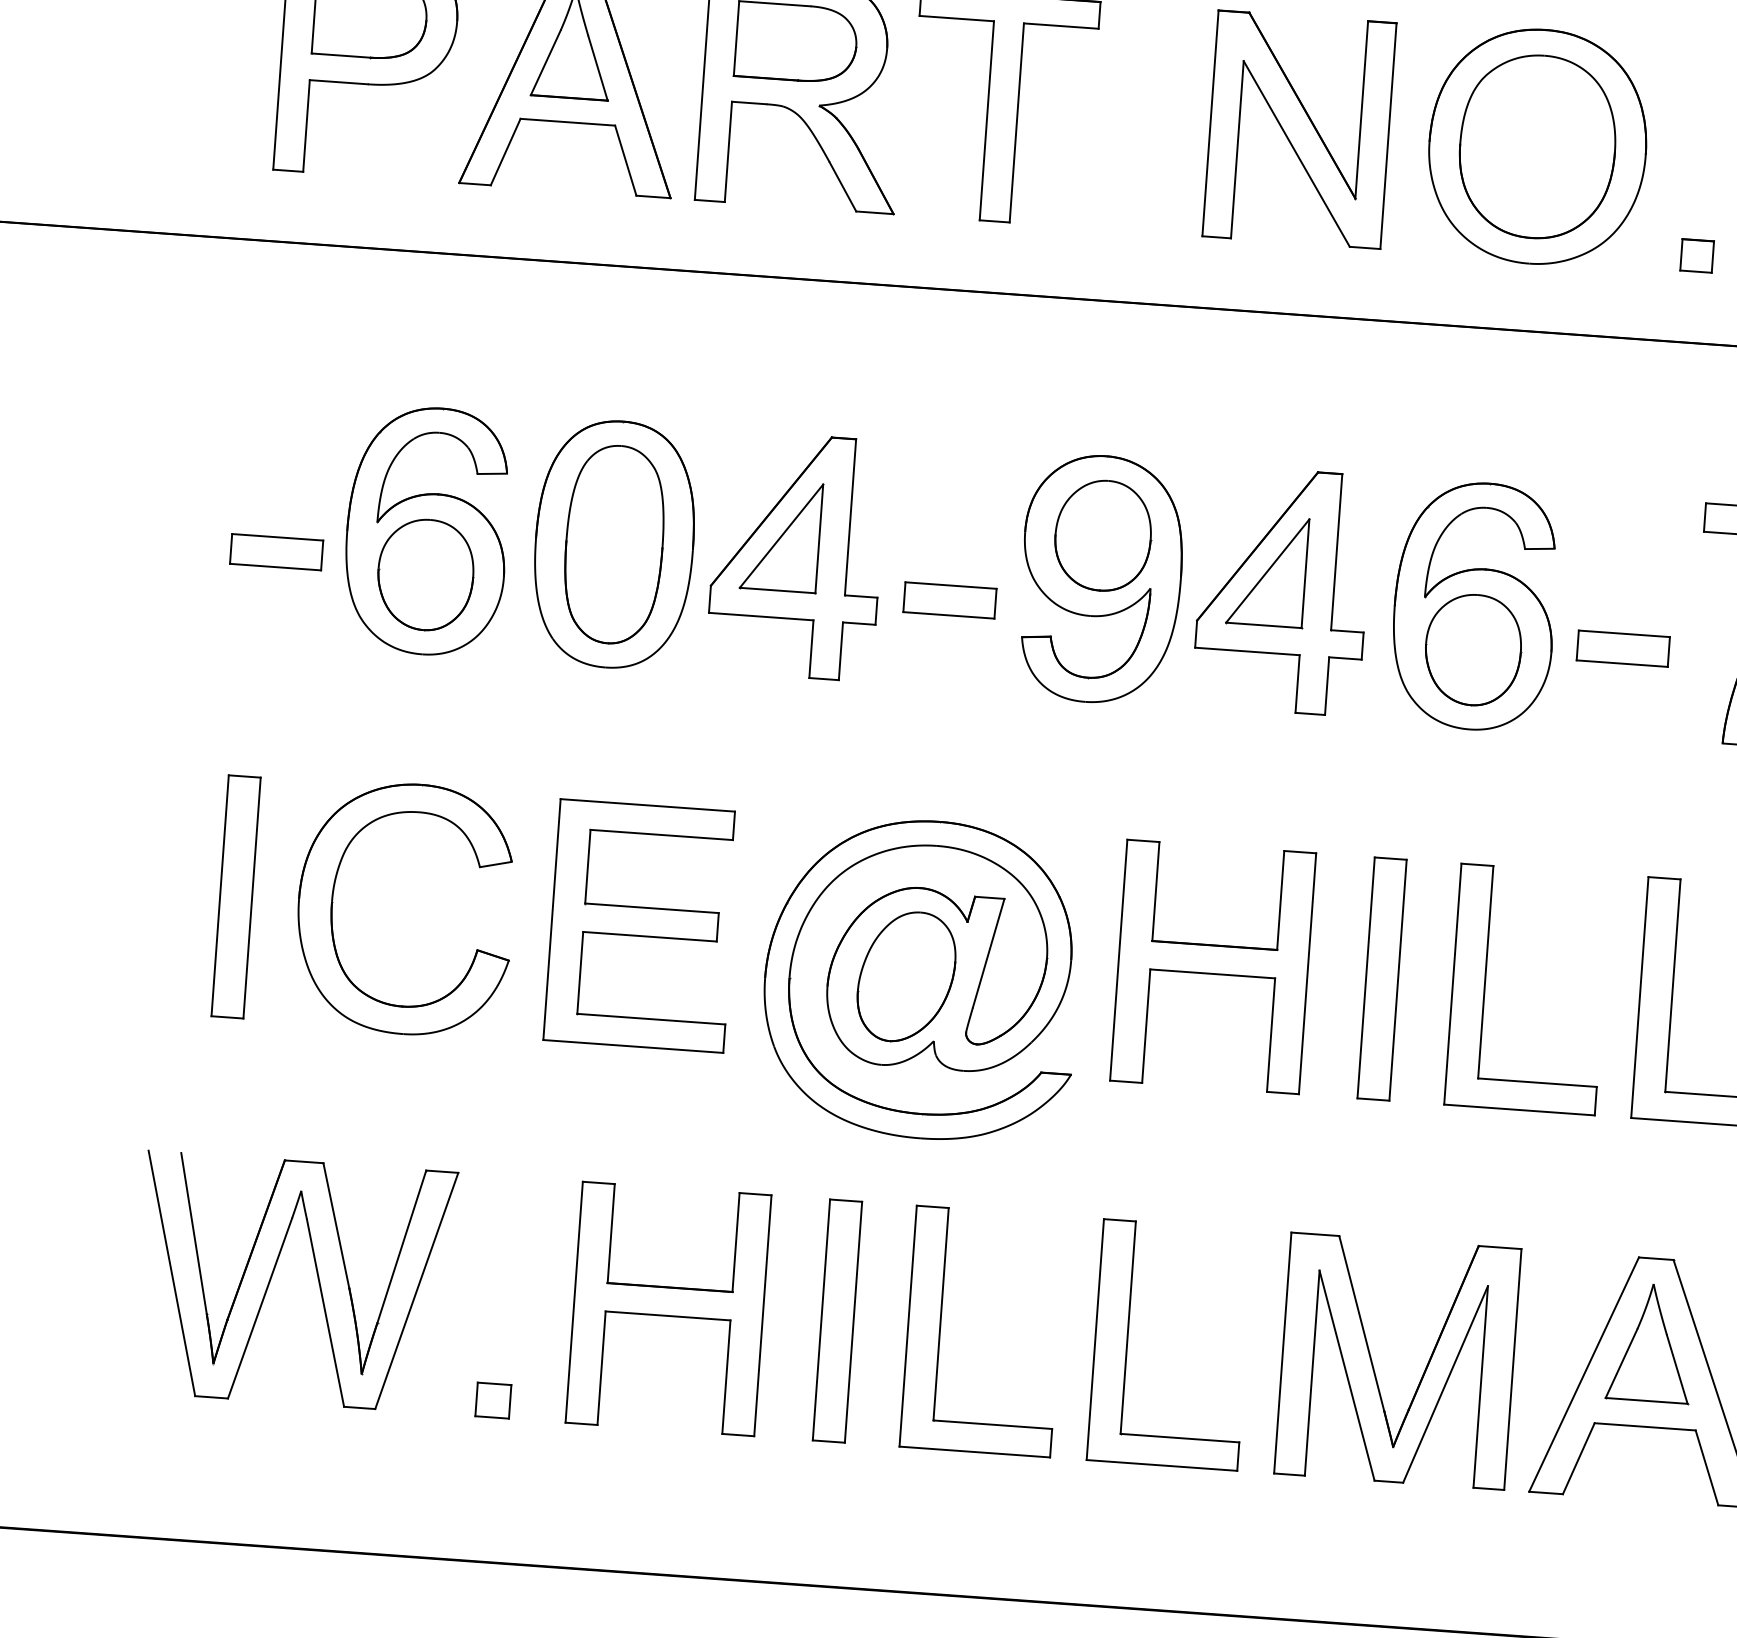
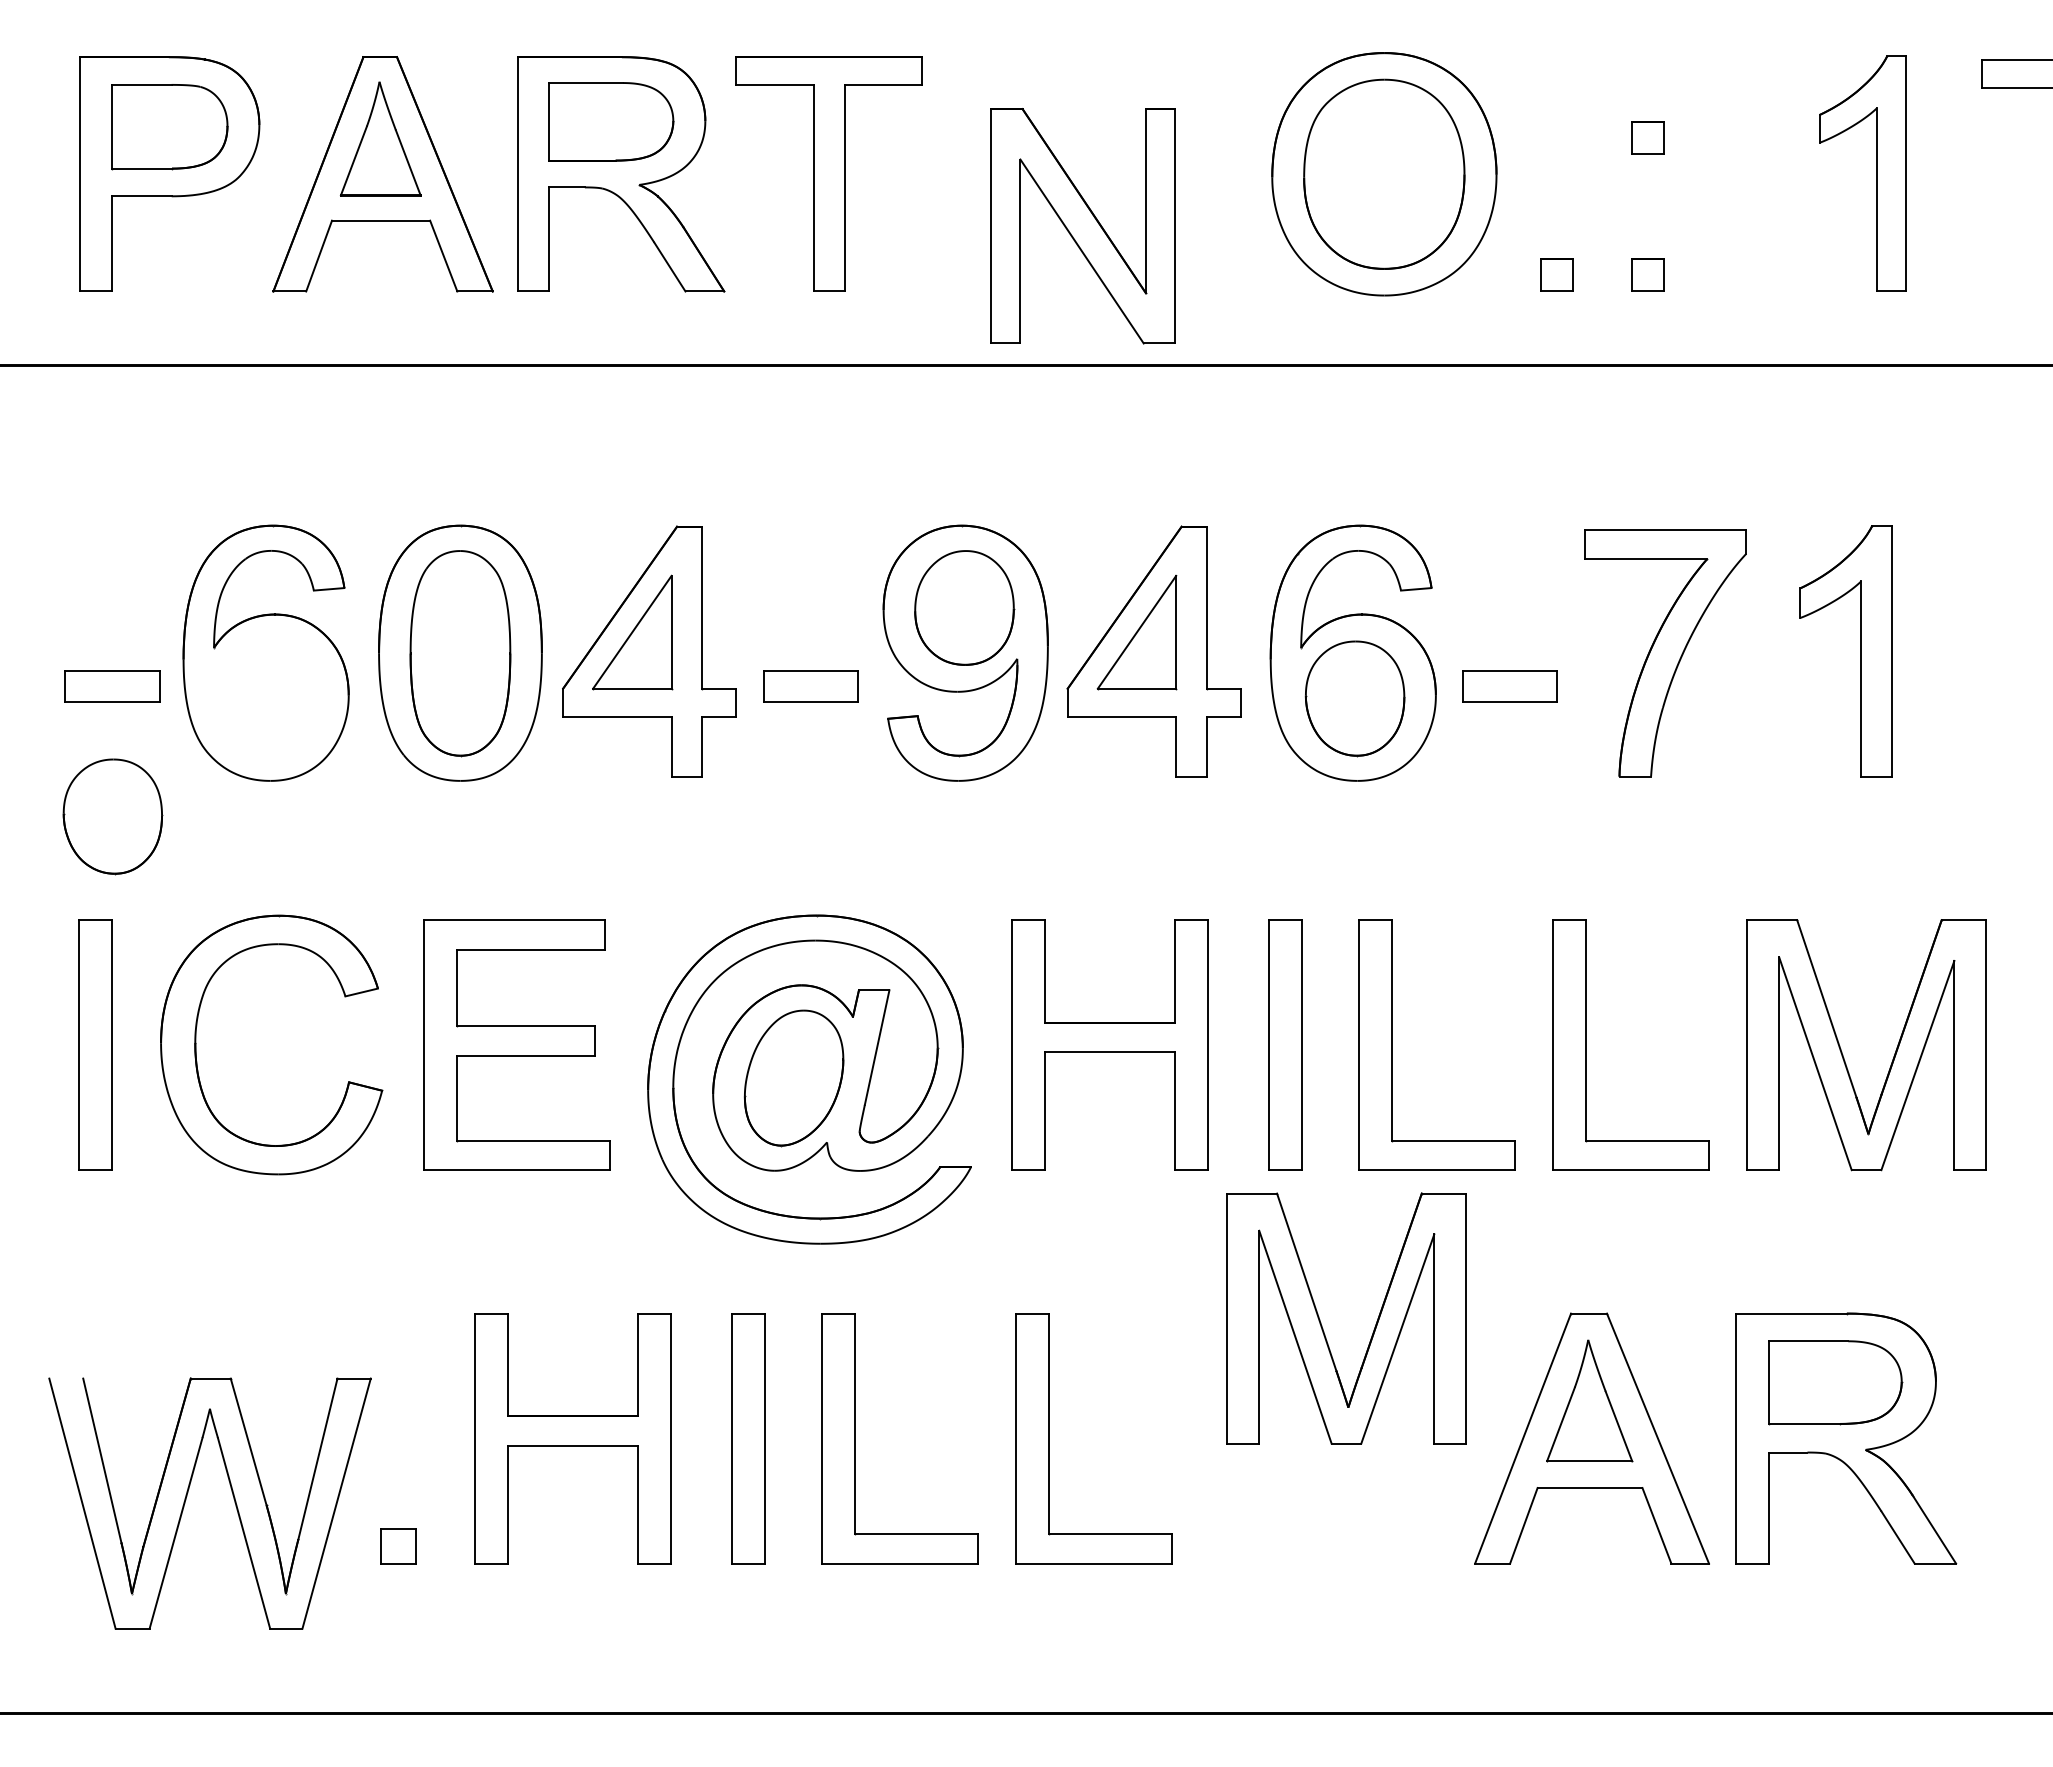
part: (1298, 129) -> (1082, 226), moved
part: (425, 574) -> (112, 816), moved
part: (273, 1273) -> (187, 1496), moved
part: (1373, 1366) -> (1322, 1325), moved

